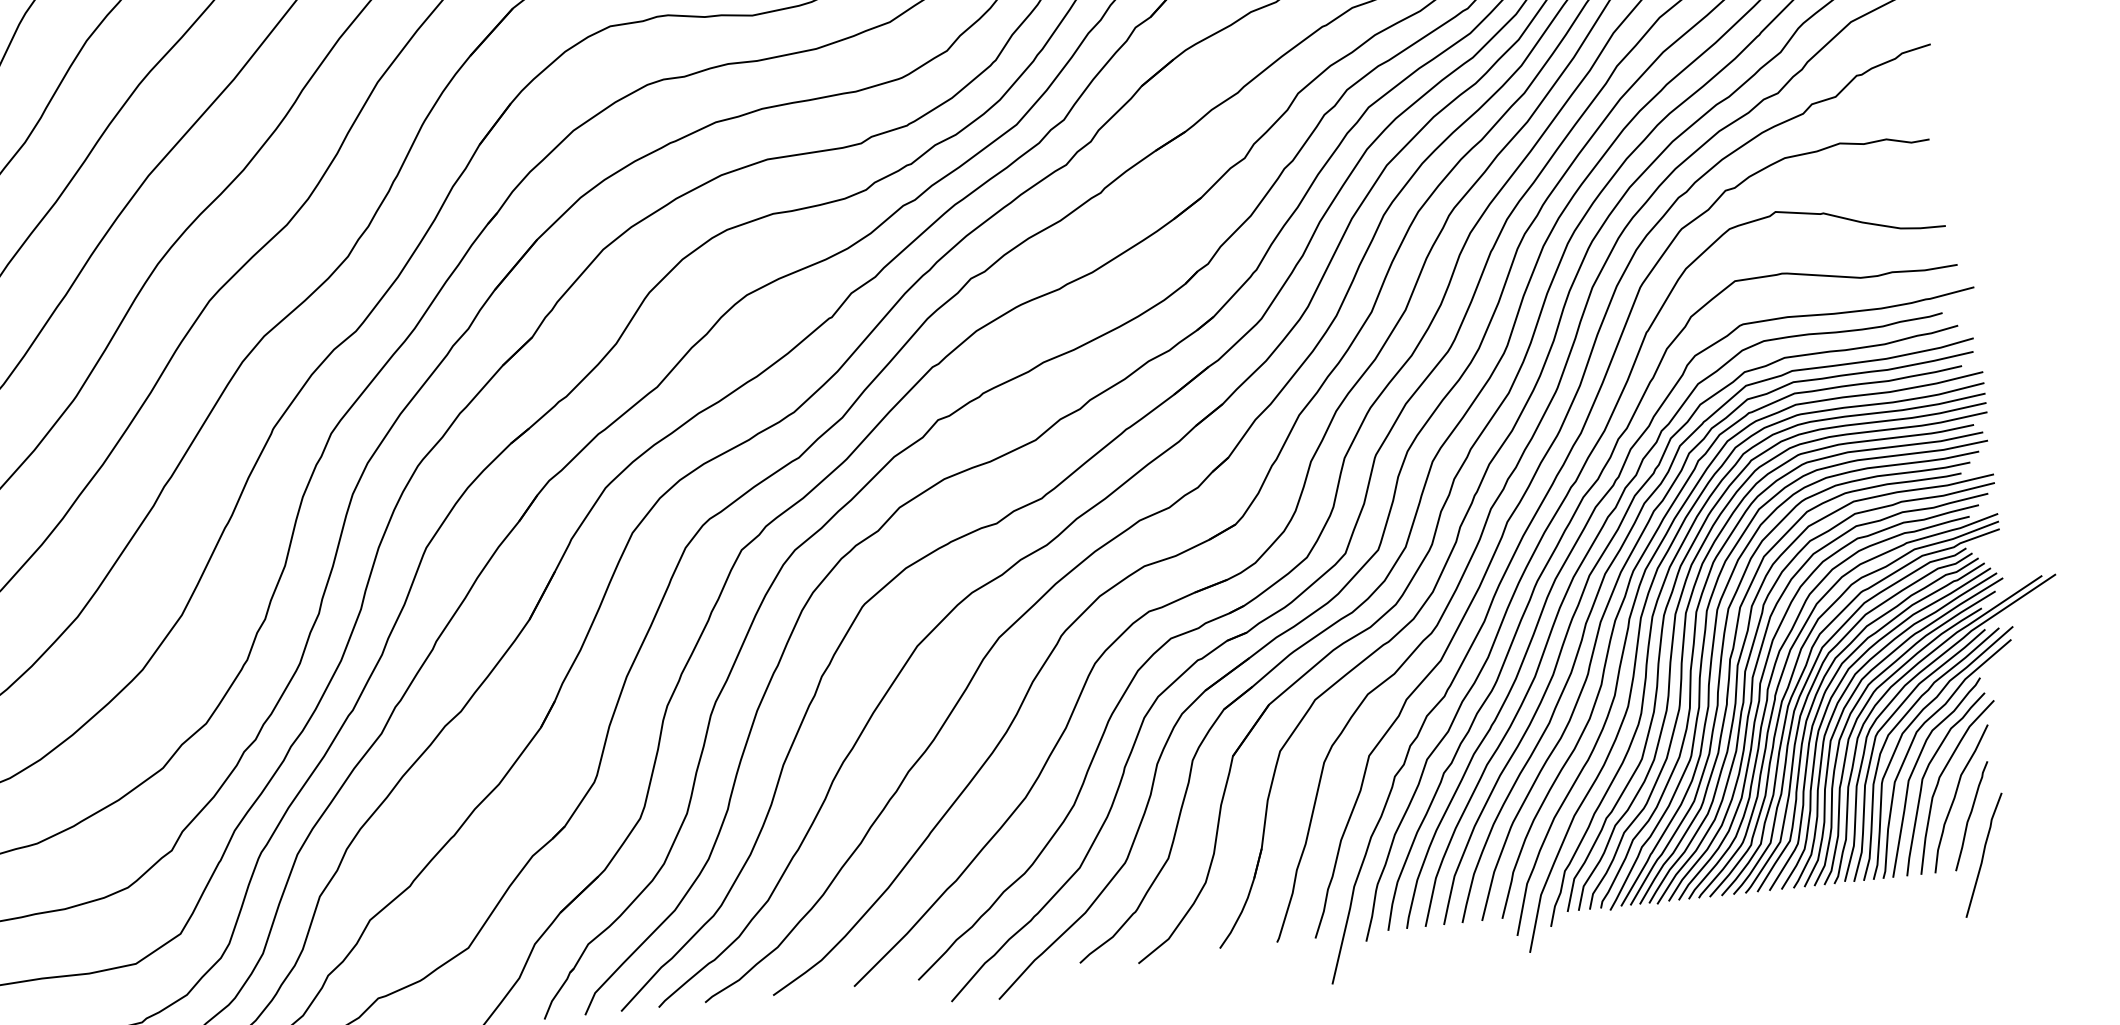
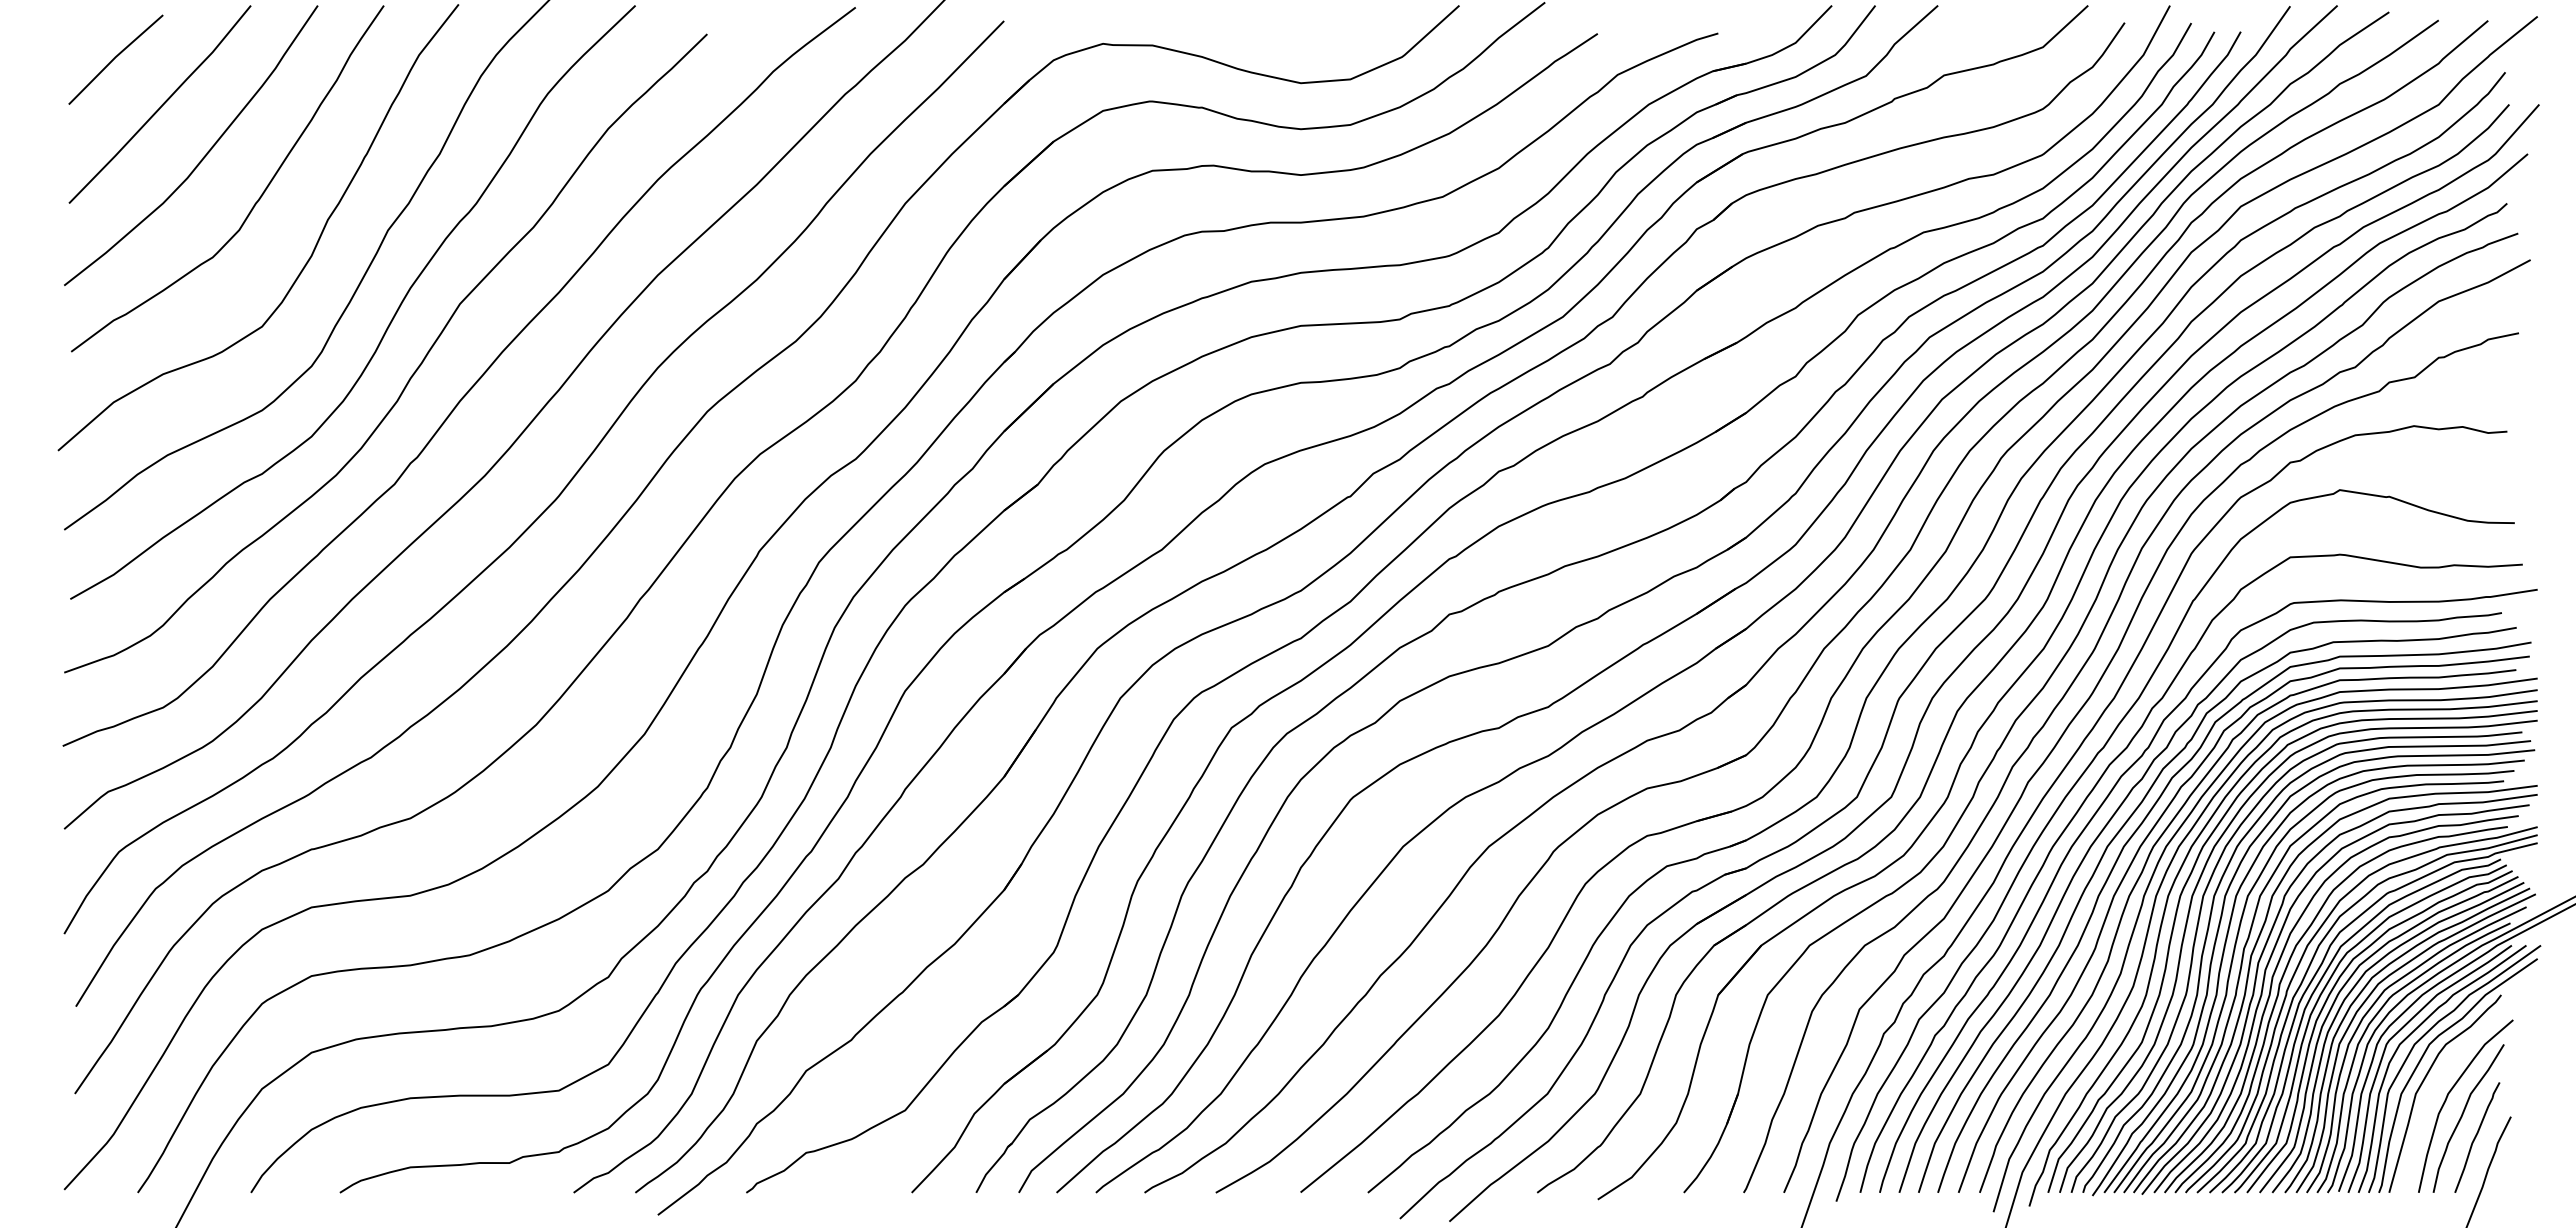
curve: (1926, 772) -> (2435, 1087), removed

